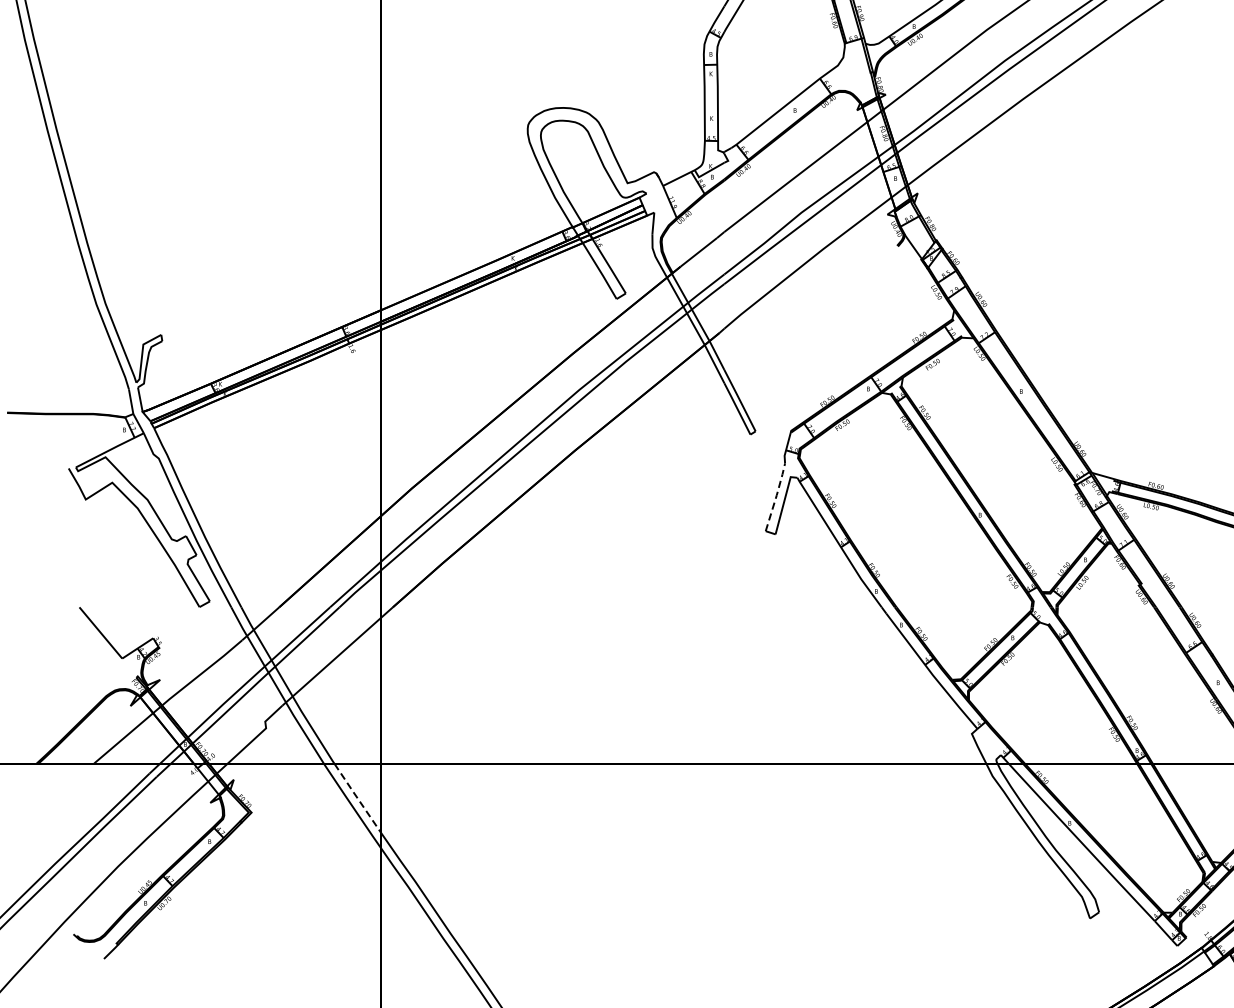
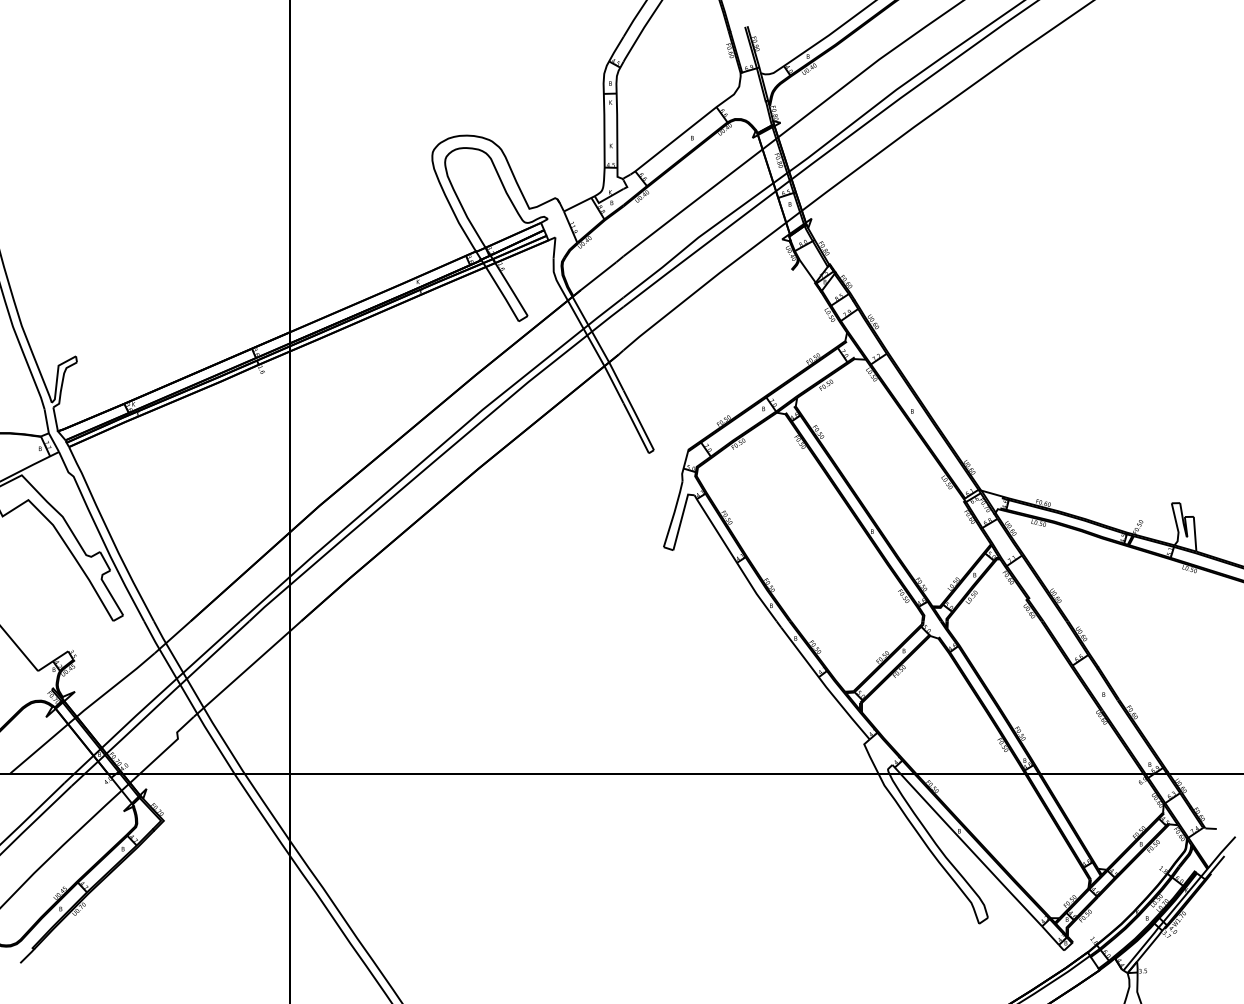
line: (776, 496) -> (674, 513), dashed -> solid
line: (358, 798) -> (267, 807), dashed -> solid

